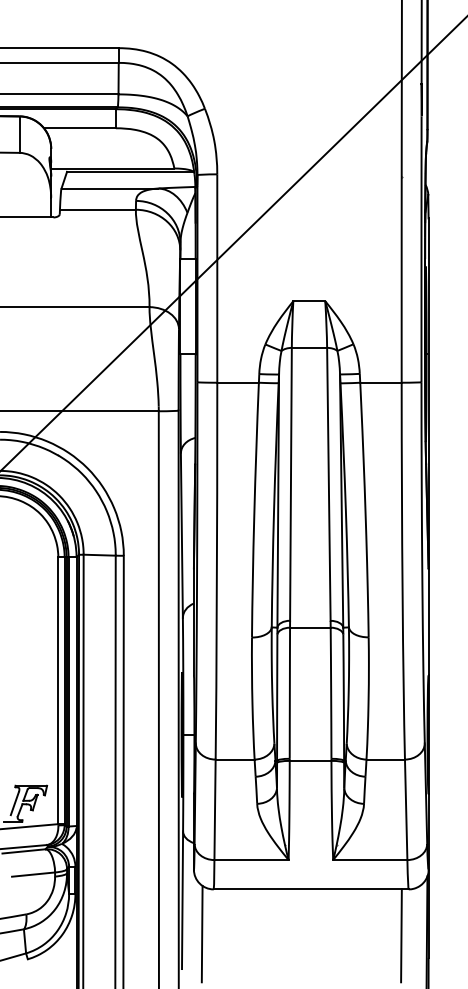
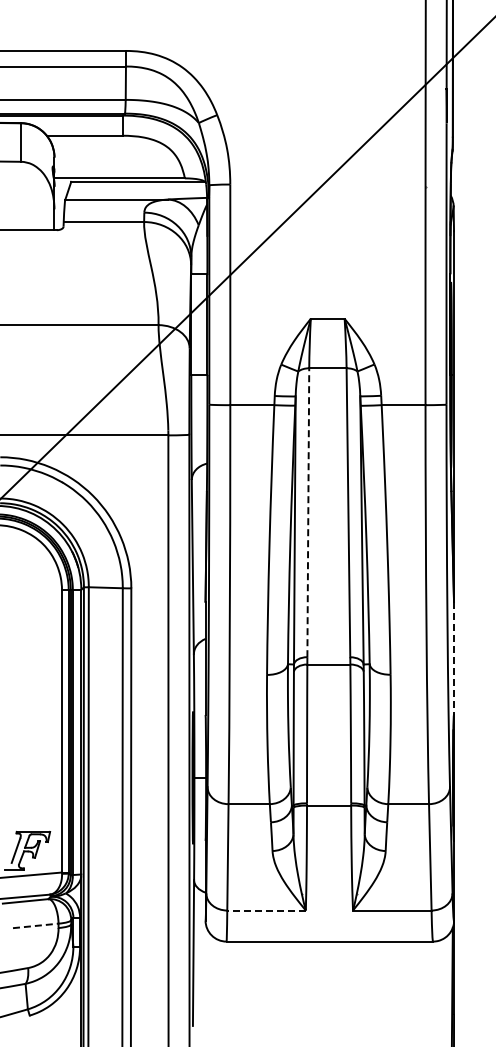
line: (291, 484) -> (308, 512), solid -> dashed
line: (429, 622) -> (454, 659), solid -> dashed
line: (251, 860) -> (266, 910), solid -> dashed
line: (33, 874) -> (35, 925), solid -> dashed
line: (201, 933) -> (213, 988), removed
line: (400, 935) -> (424, 990), removed

